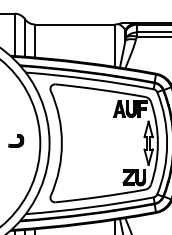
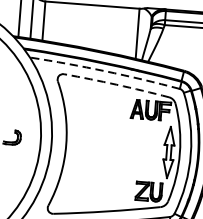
arc: (89, 79) -> (104, 71), solid -> dashed
arc: (100, 89) -> (116, 84), solid -> dashed

